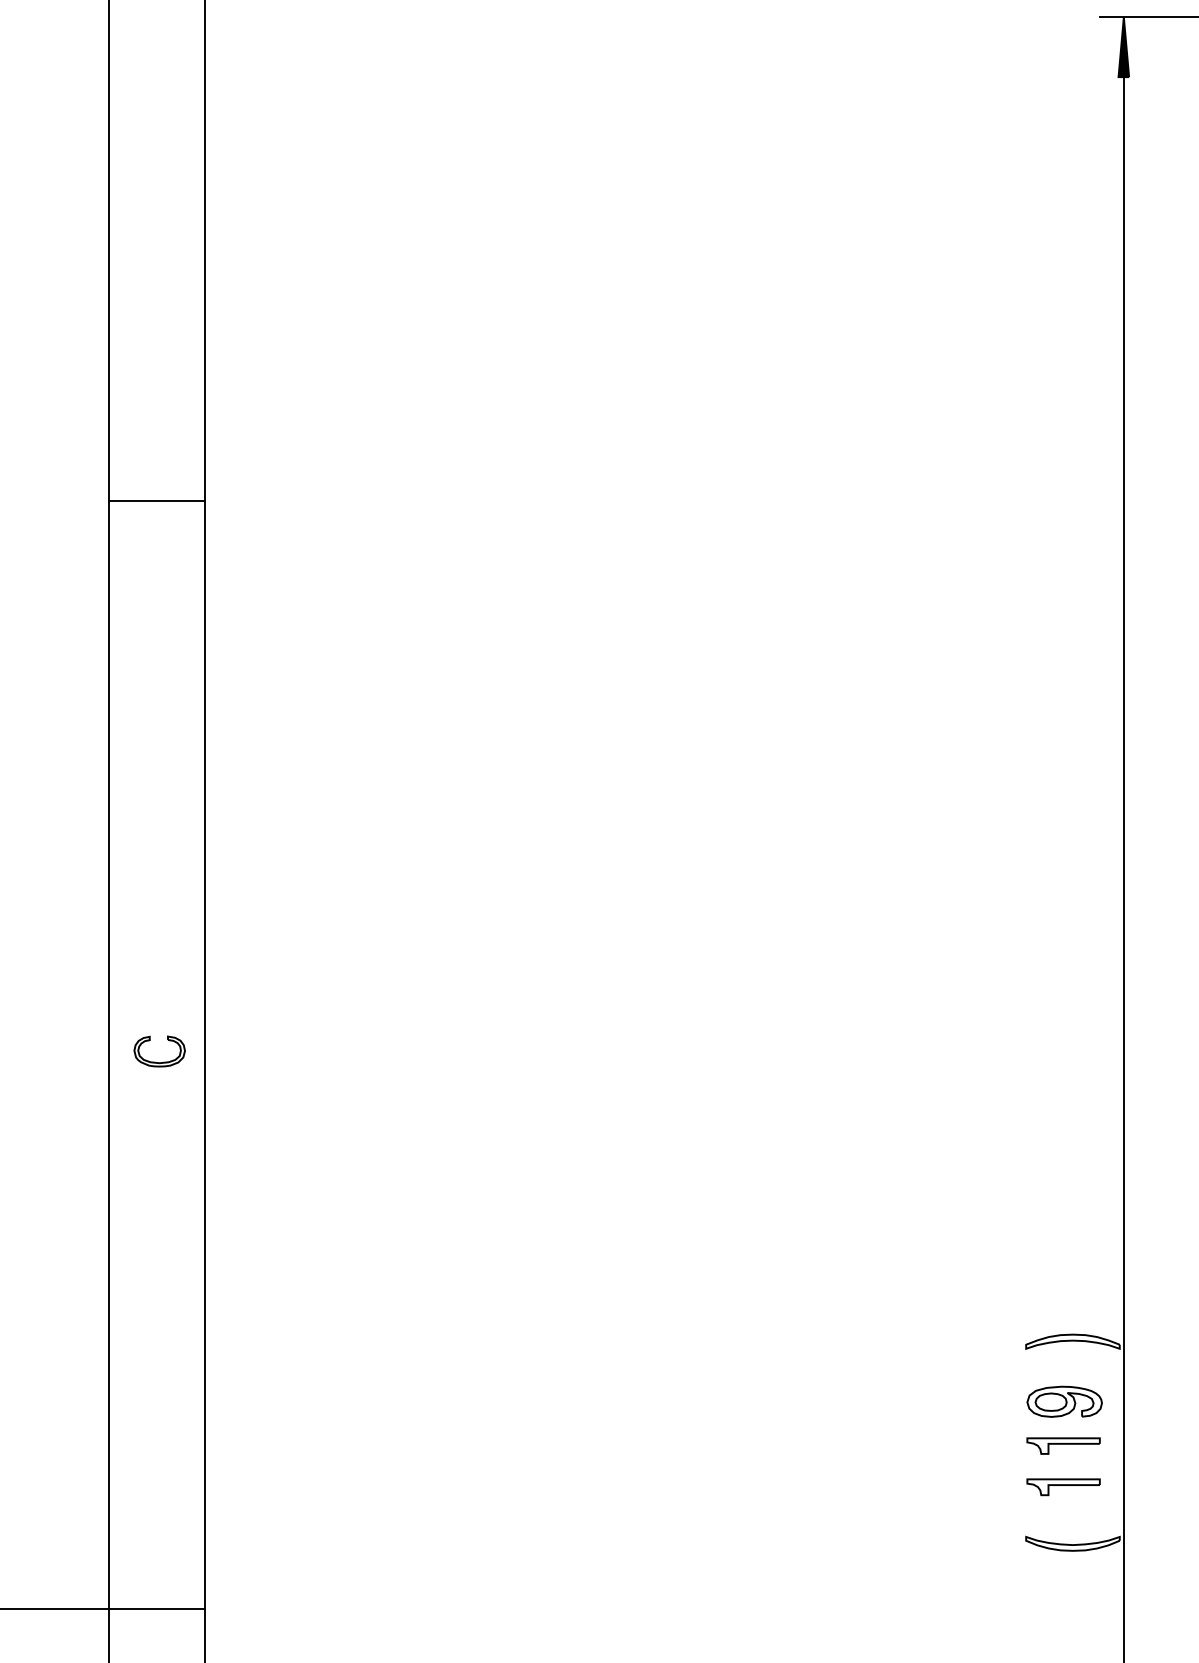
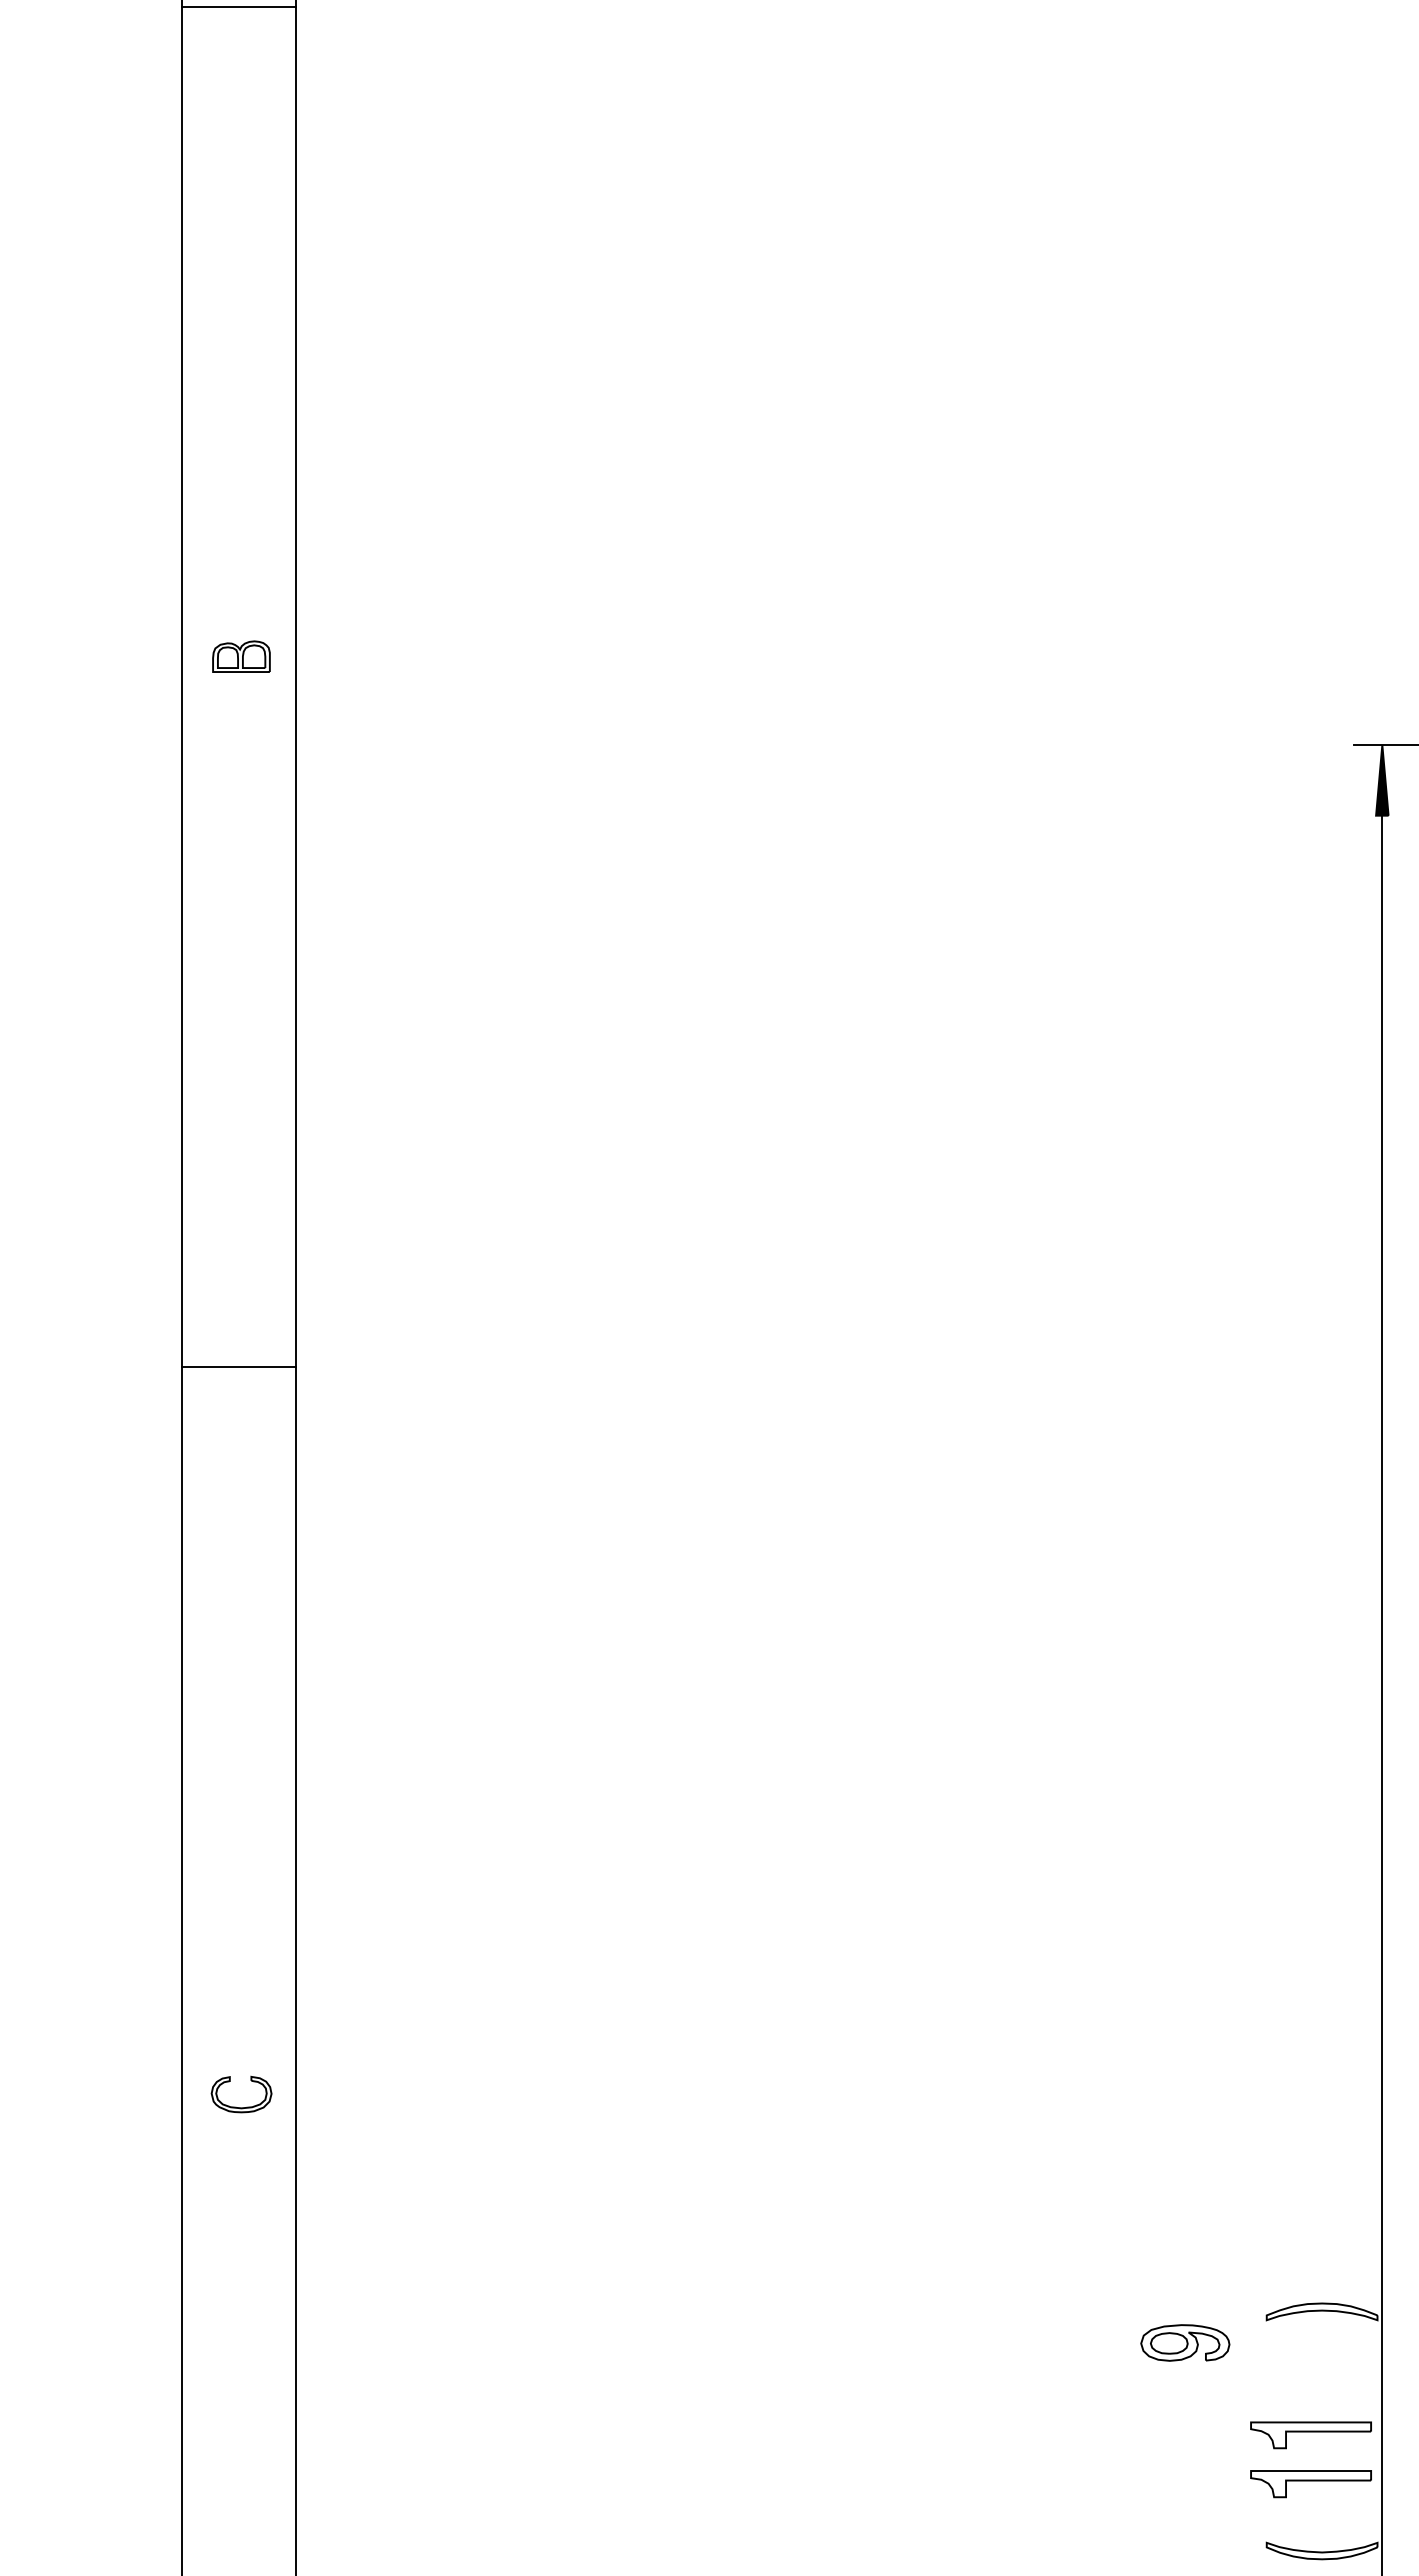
line: (157, 501) -> (238, 1366), moved
part: (163, 1061) -> (246, 2106), moved
part: (1064, 1401) -> (1185, 2342), moved
part: (1063, 1446) -> (1310, 2435), size x1.4
part: (1063, 1486) -> (1310, 2483), size x1.4

